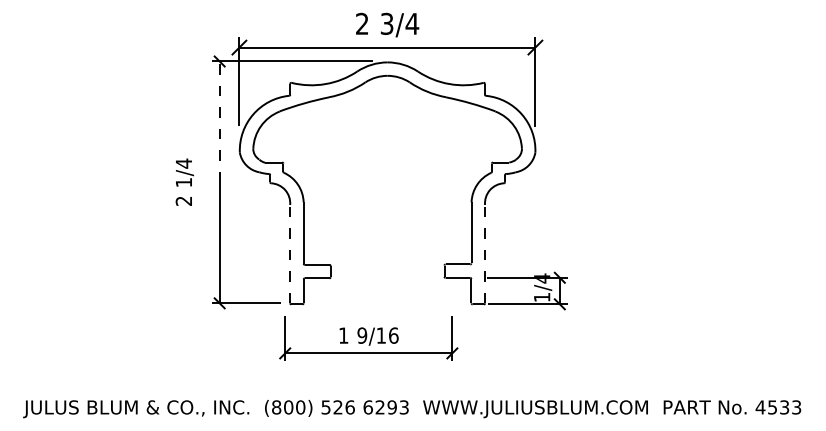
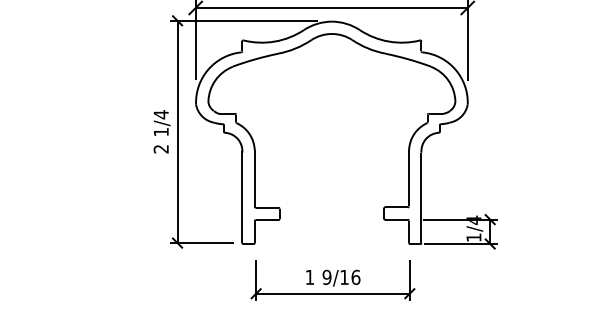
line: (219, 121) -> (177, 75), dashed -> solid
text: (184, 181) -> (161, 131), moved
line: (290, 253) -> (242, 197), dashed -> solid
line: (485, 253) -> (421, 197), dashed -> solid
part: (368, 338) -> (332, 280), moved

